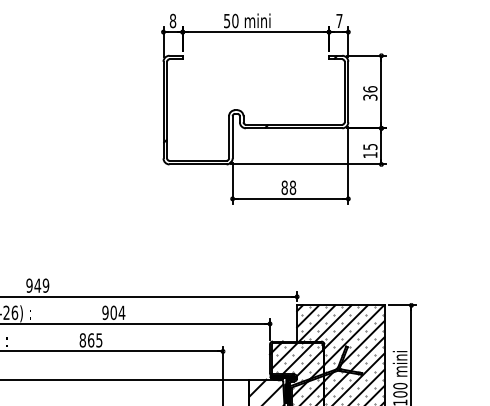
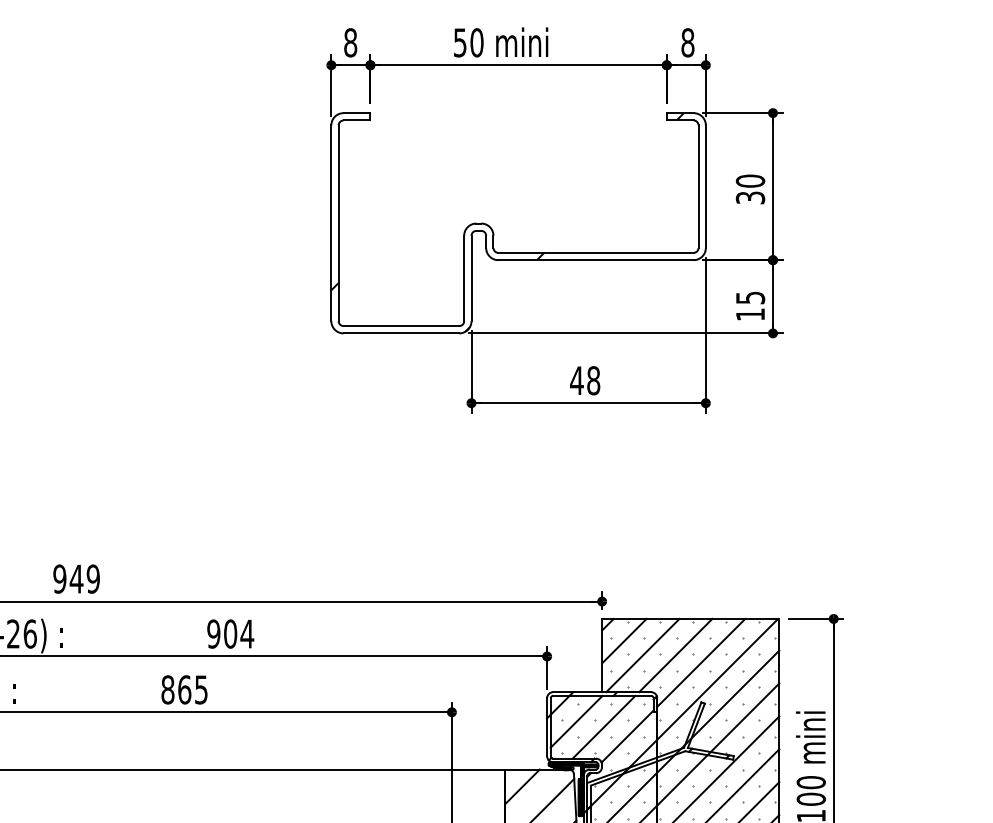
text: (339, 20) -> (687, 41), 7 -> 8
text: (370, 89) -> (750, 181), 36 -> 30
text: (284, 187) -> (576, 380), 88 -> 48

